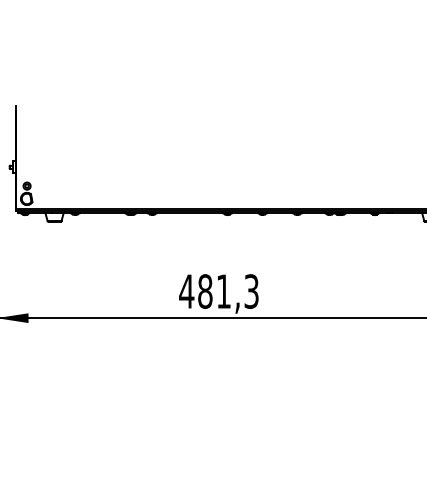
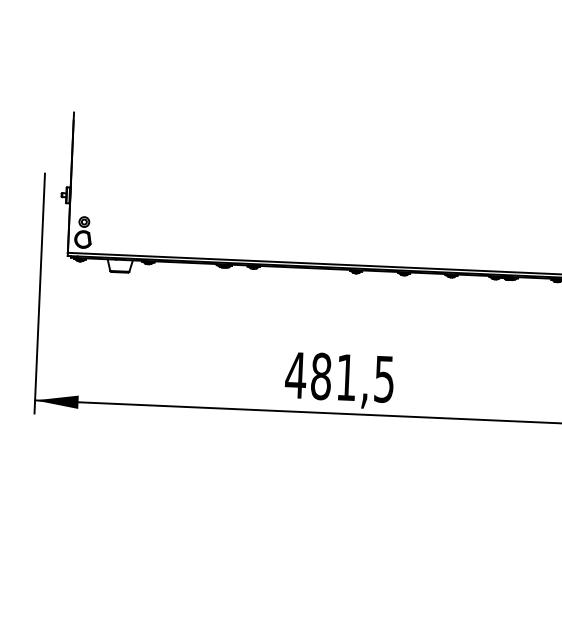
text: (251, 291) -> (384, 379), 481,3 -> 481,5

